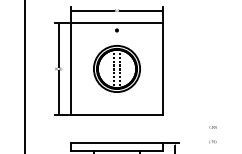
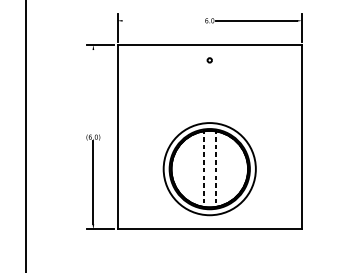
line: (93, 10) -> (162, 20), removed
line: (58, 45) -> (93, 90), removed
part: (116, 68) -> (208, 168), moved

